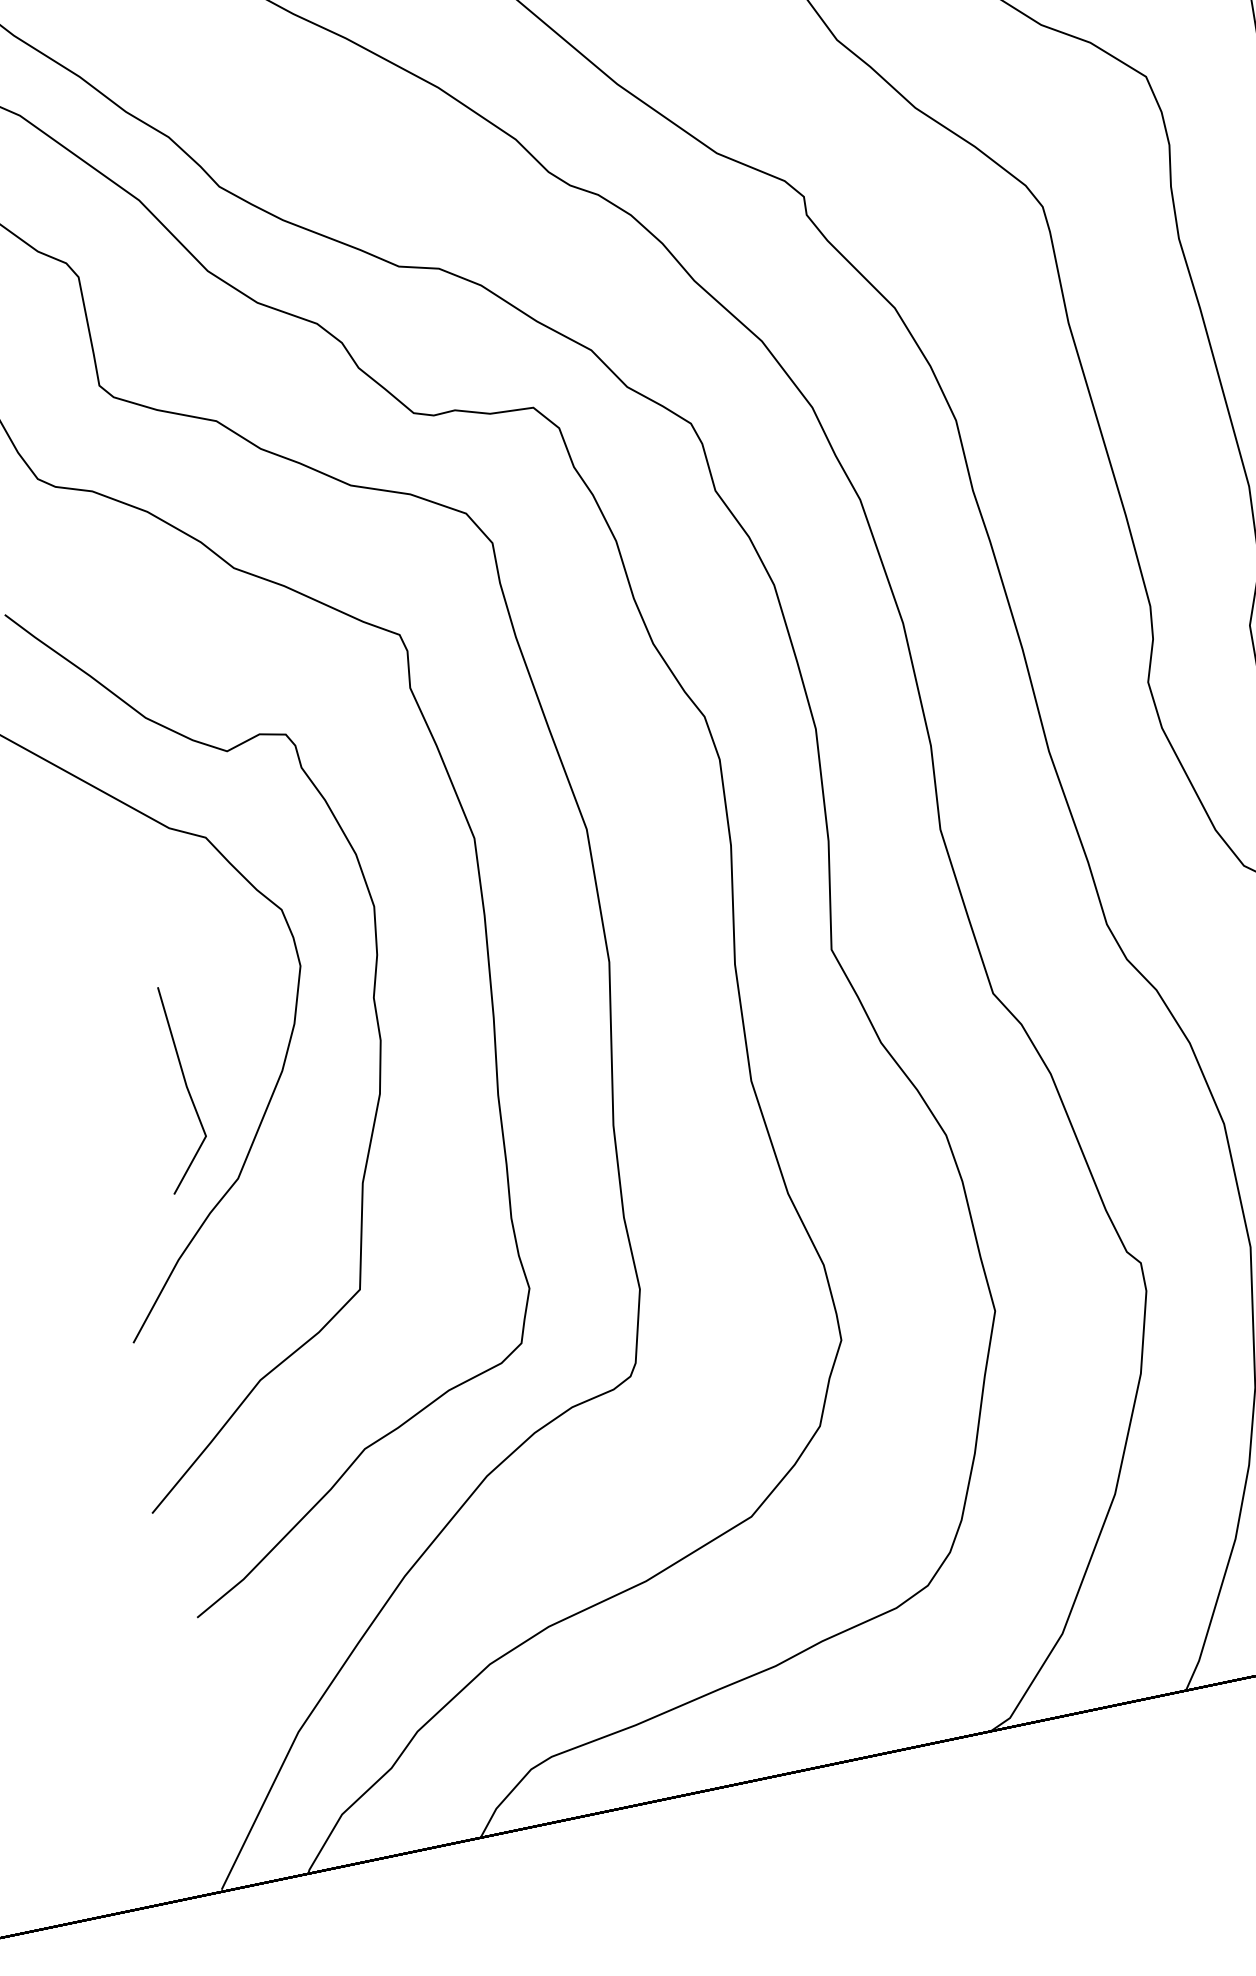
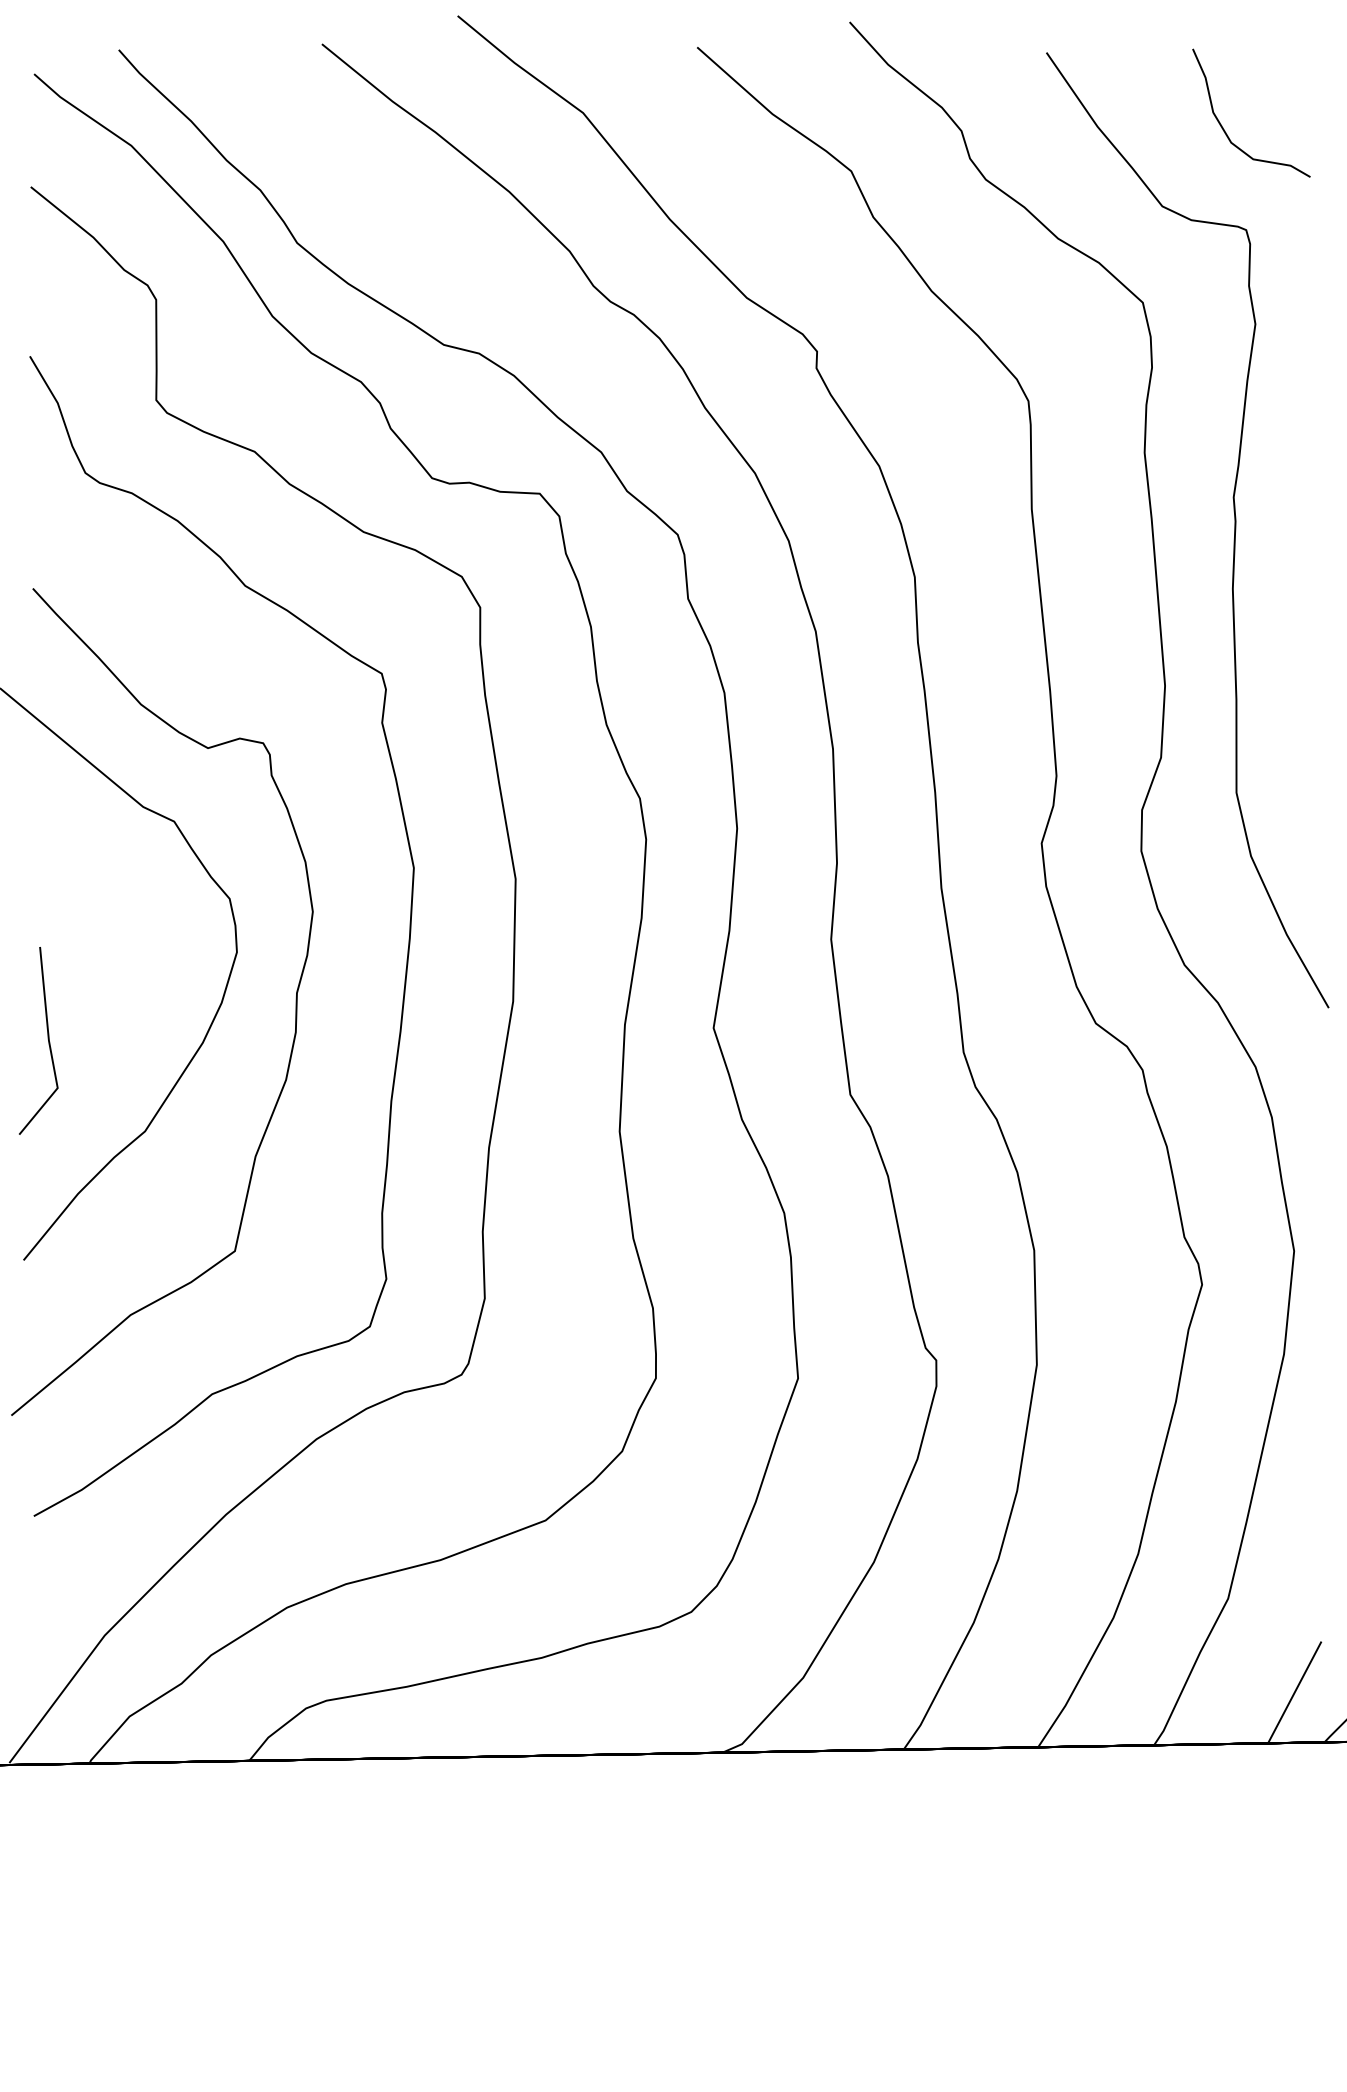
part: (185, 1085) -> (47, 1039), moved

